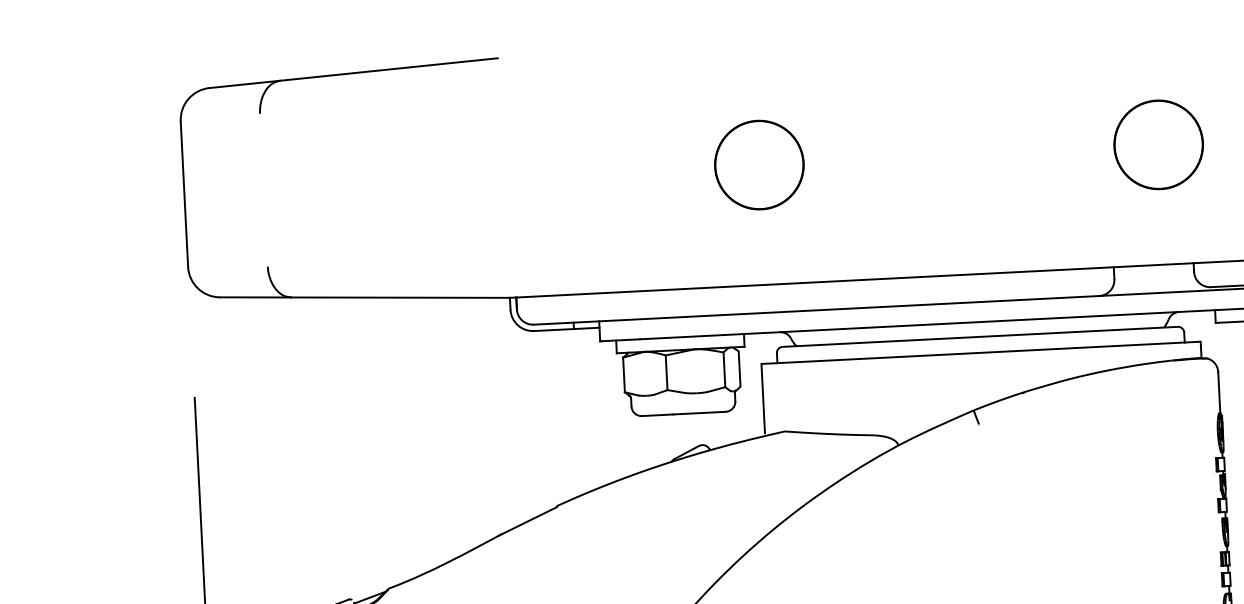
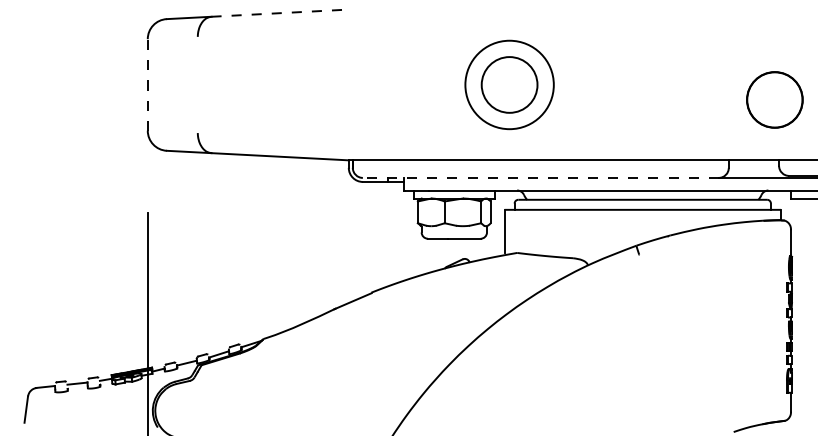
line: (389, 69) -> (280, 13), solid -> dashed
circle: (1158, 144) -> (774, 99), moved
circle: (759, 164) -> (509, 84), size x1.6
line: (183, 193) -> (147, 84), solid -> dashed
line: (815, 309) -> (540, 177), solid -> dashed

